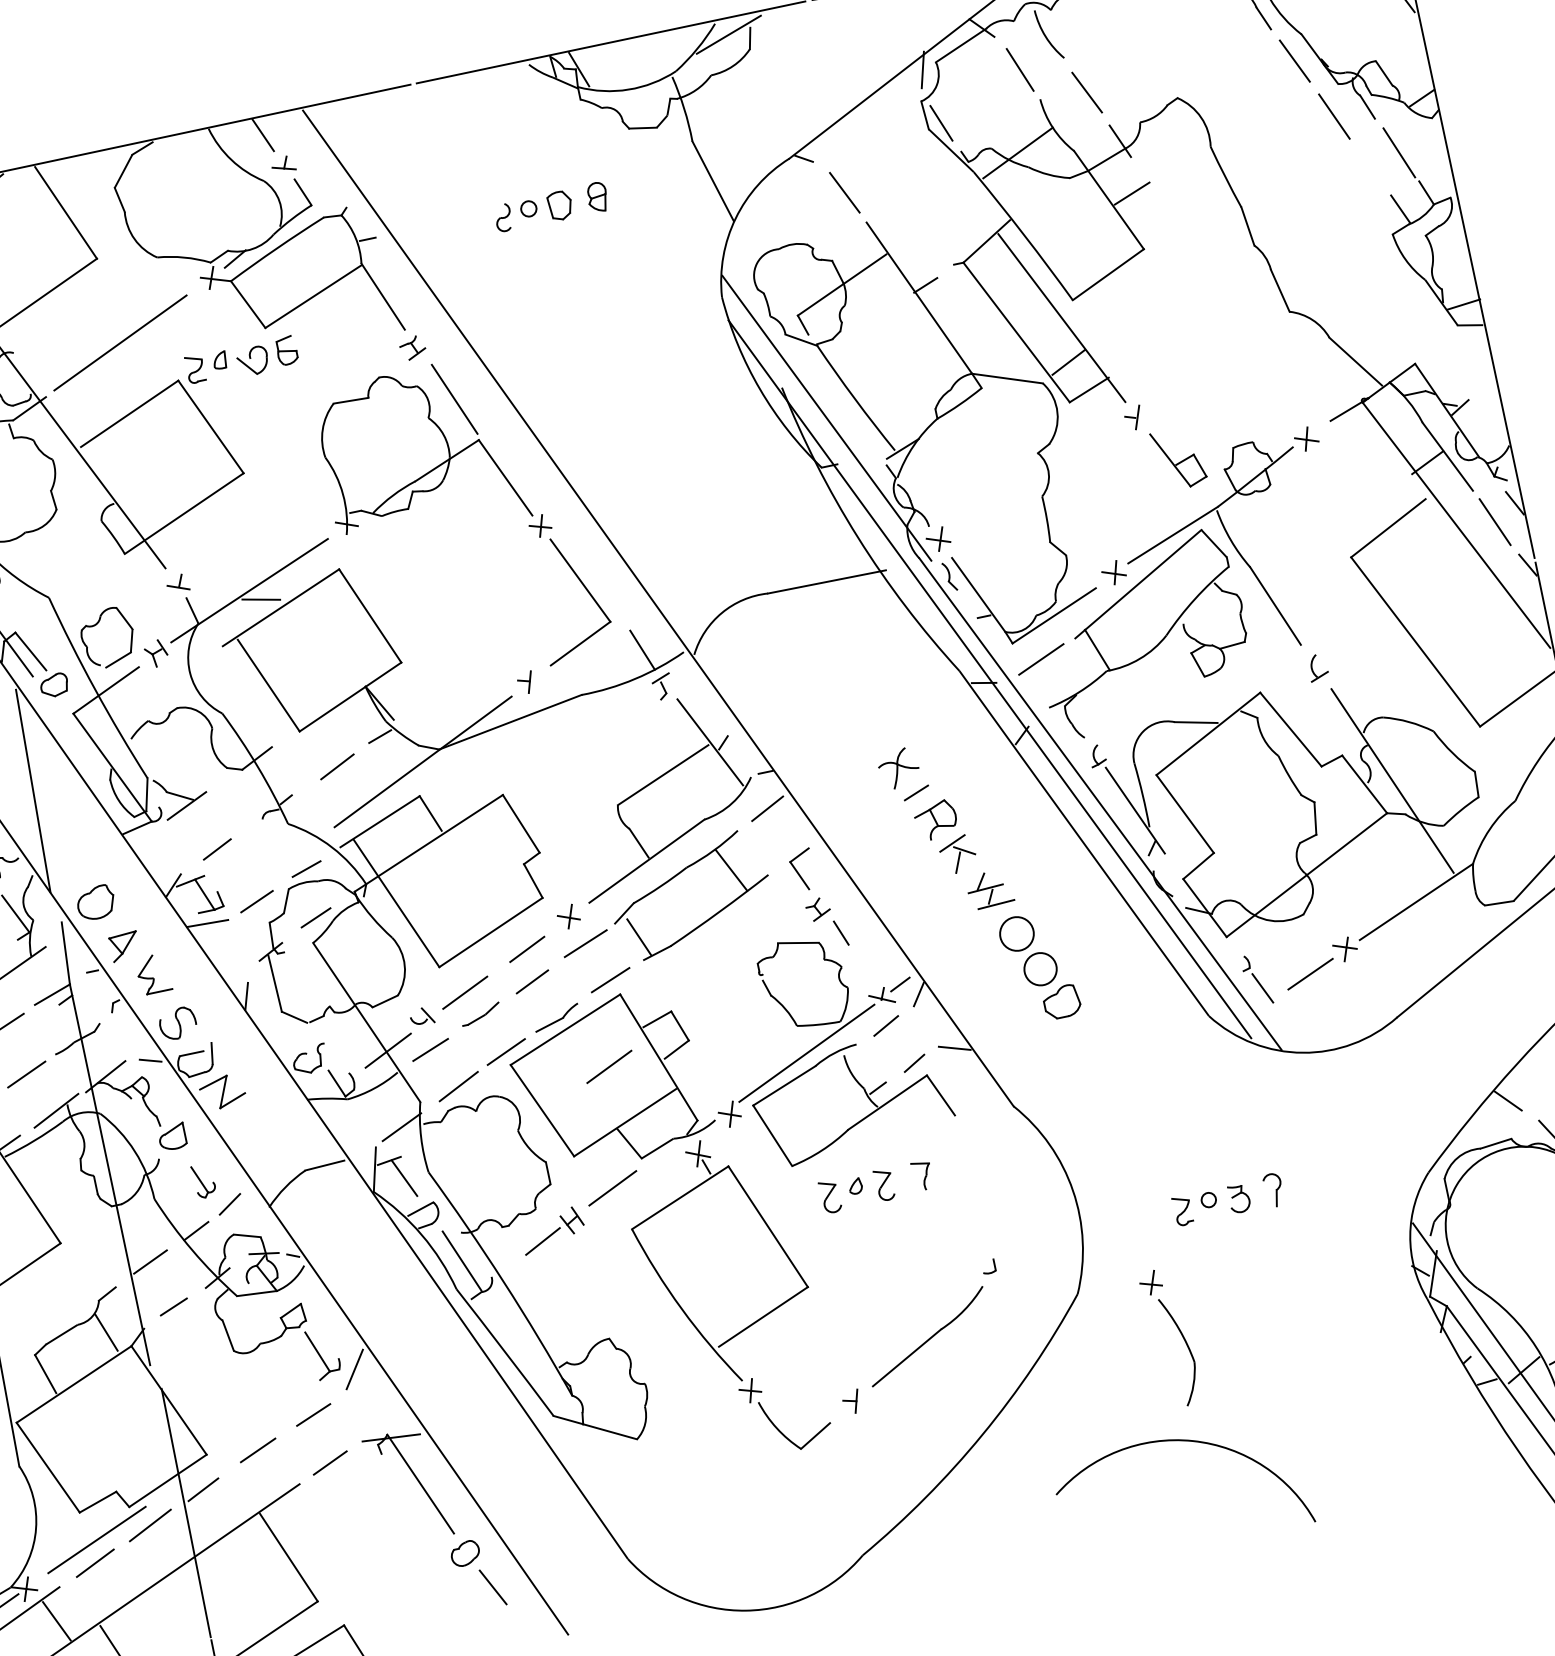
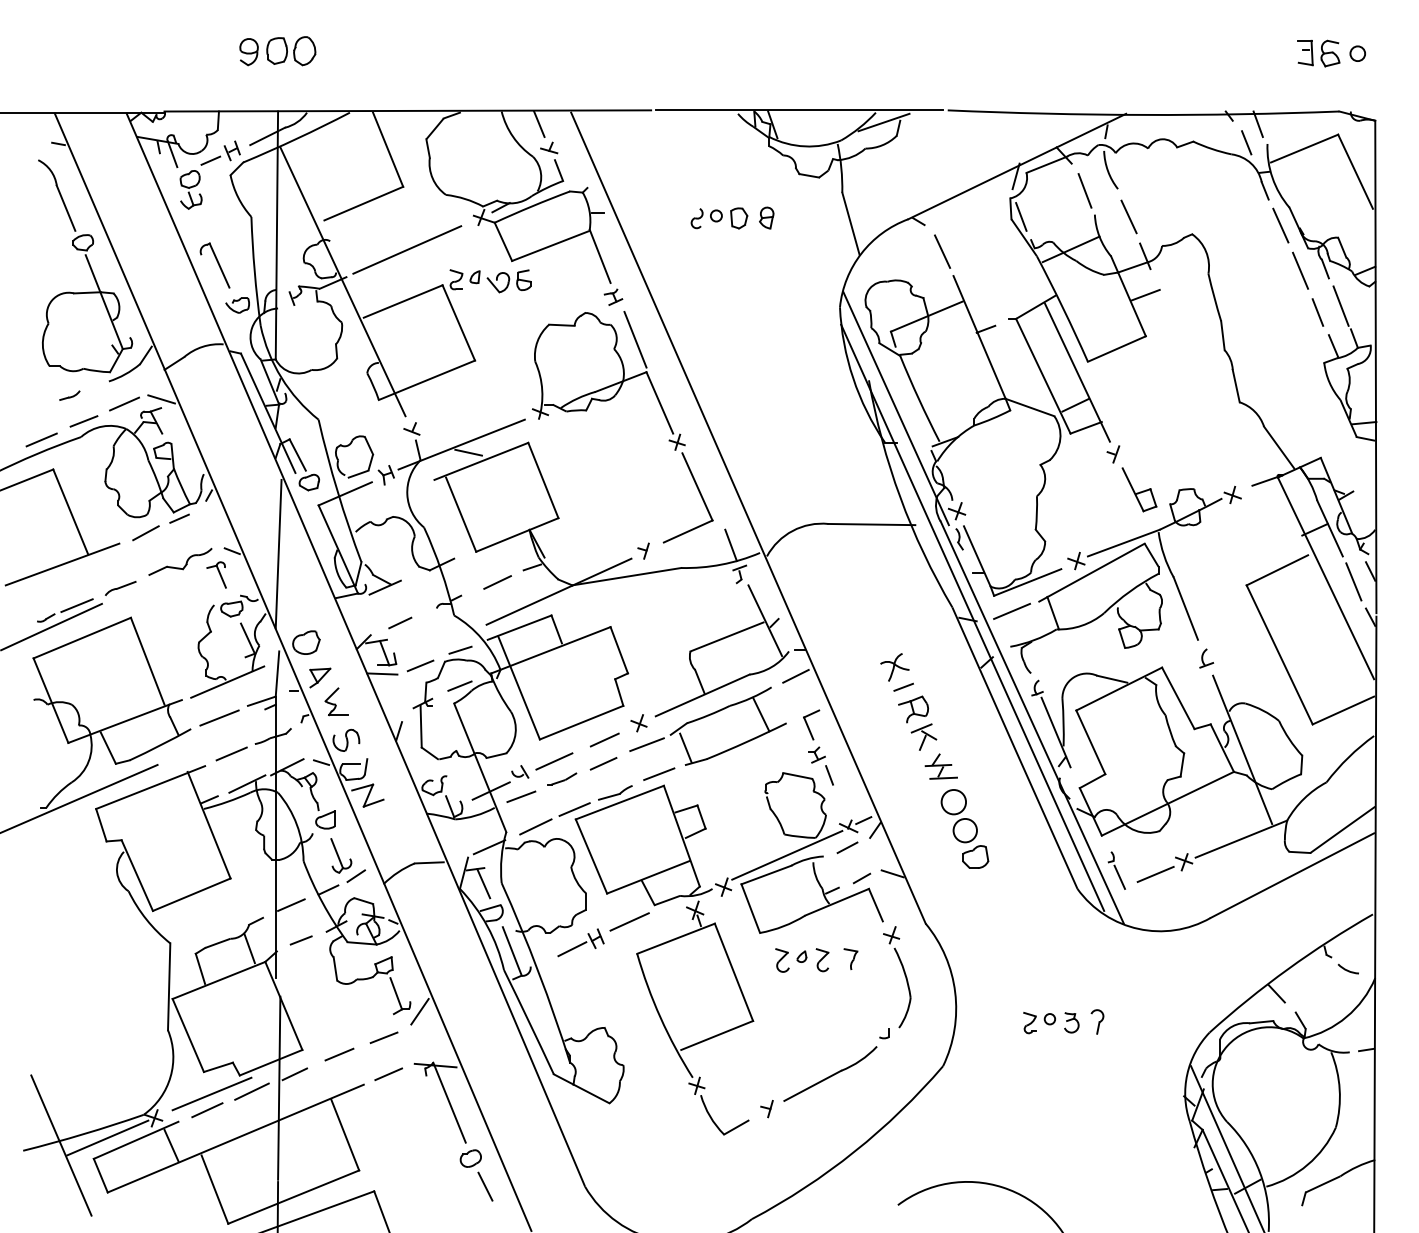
line: (1369, 168) -> (1317, 312), added
line: (609, 1066) -> (645, 835), removed
part: (204, 1180) -> (341, 855), size x1.43
part: (1179, 1333) -> (904, 975), moved

